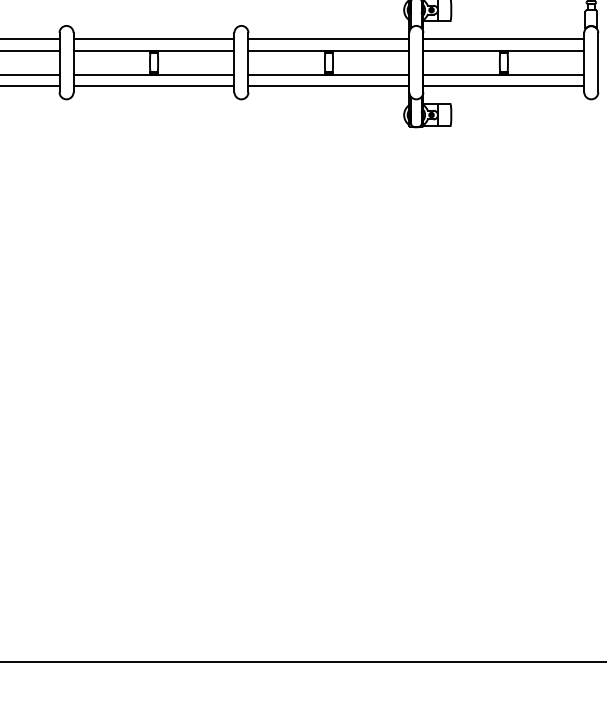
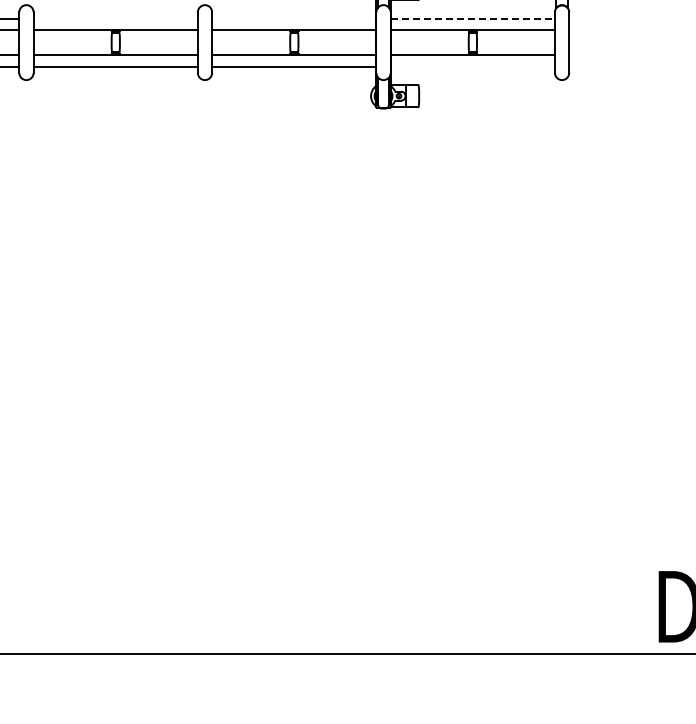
line: (153, 38) -> (115, 18), removed
line: (329, 38) -> (294, 18), removed
line: (504, 38) -> (473, 18), solid -> dashed
line: (503, 86) -> (472, 66), removed

